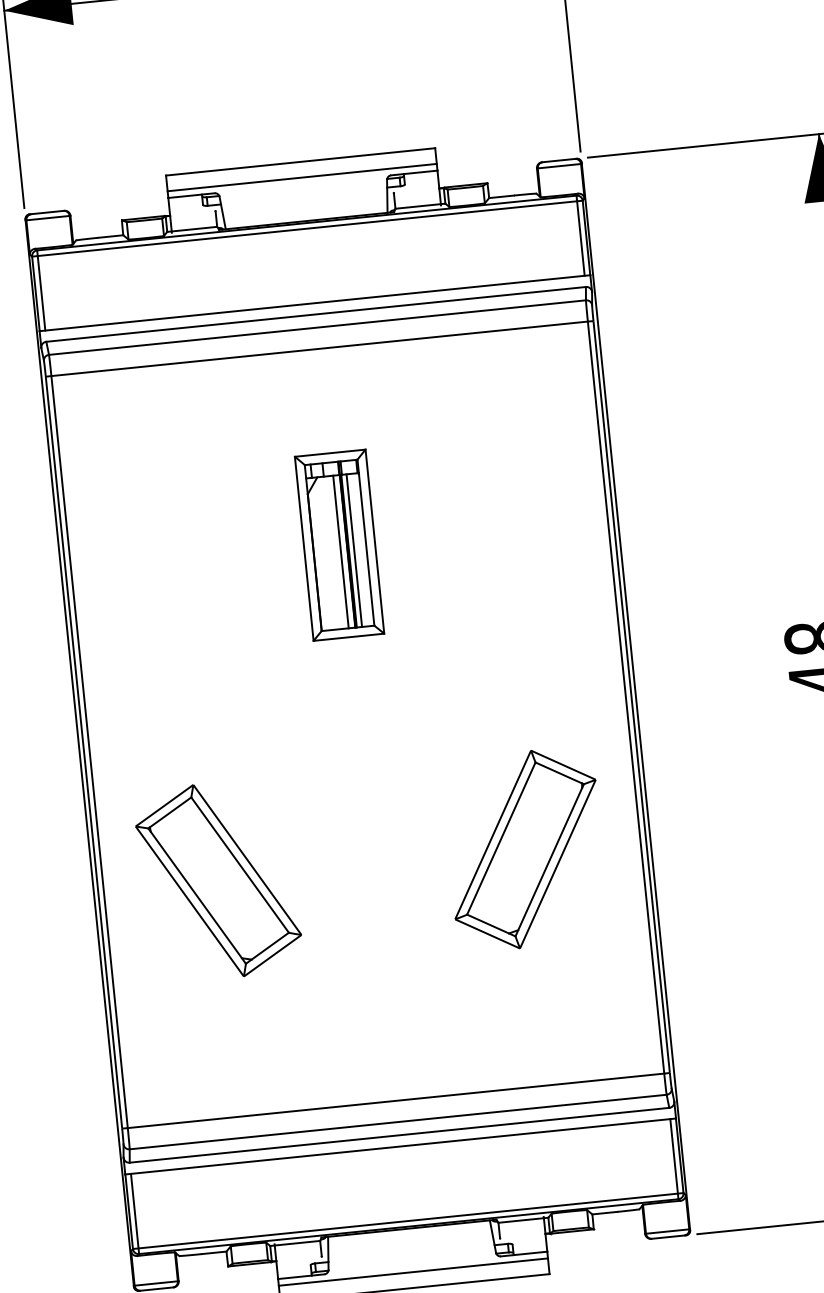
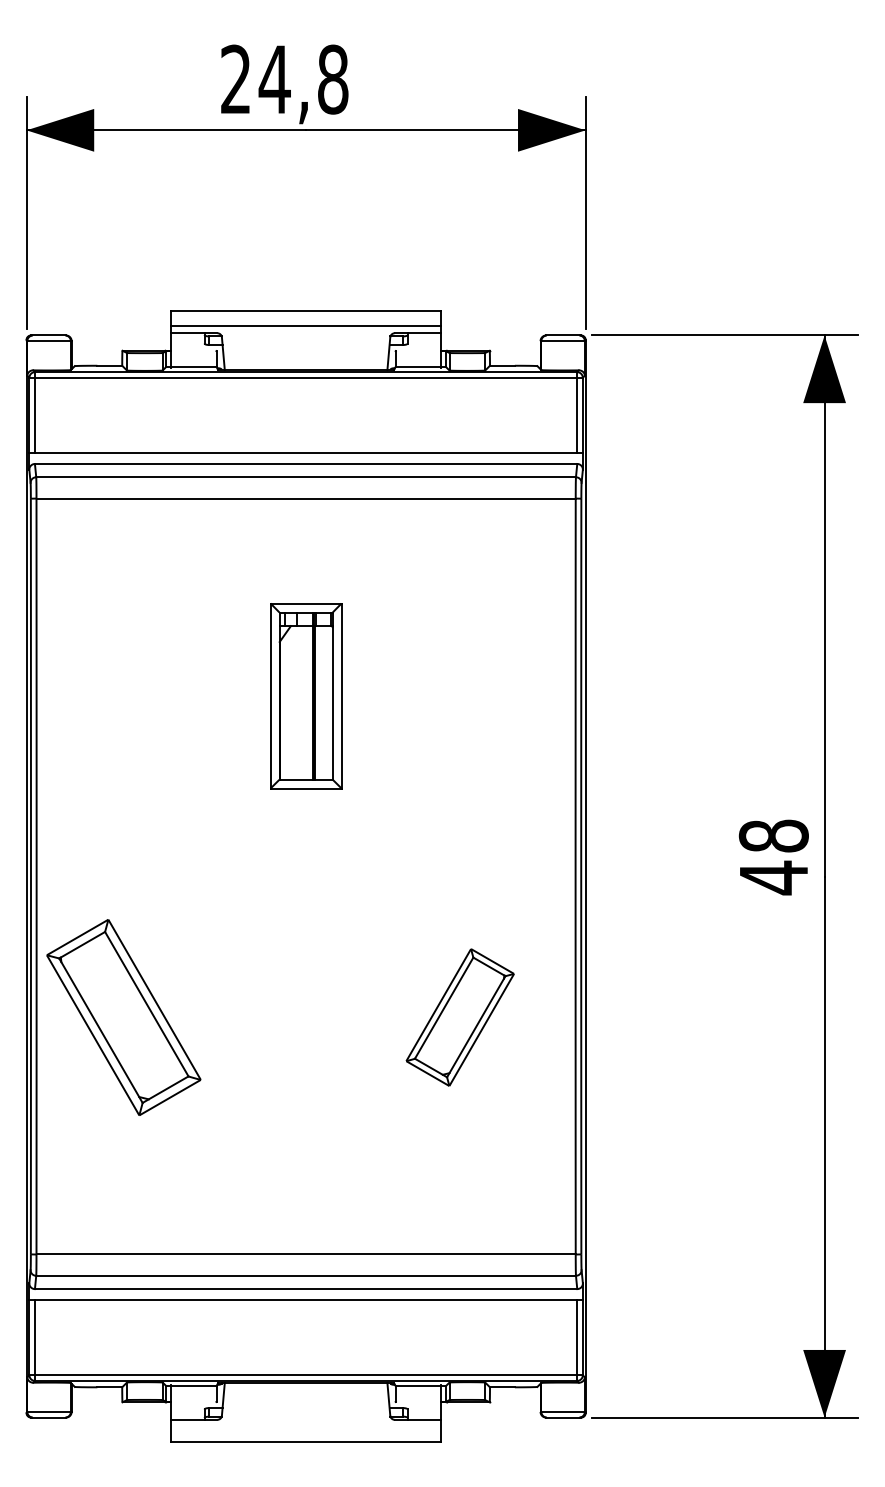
line: (354, 550) -> (320, 702), removed
line: (340, 551) -> (306, 702), removed
part: (524, 849) -> (459, 1017), size x0.7
part: (218, 880) -> (123, 1017), moved
line: (412, 1272) -> (305, 1426), removed

